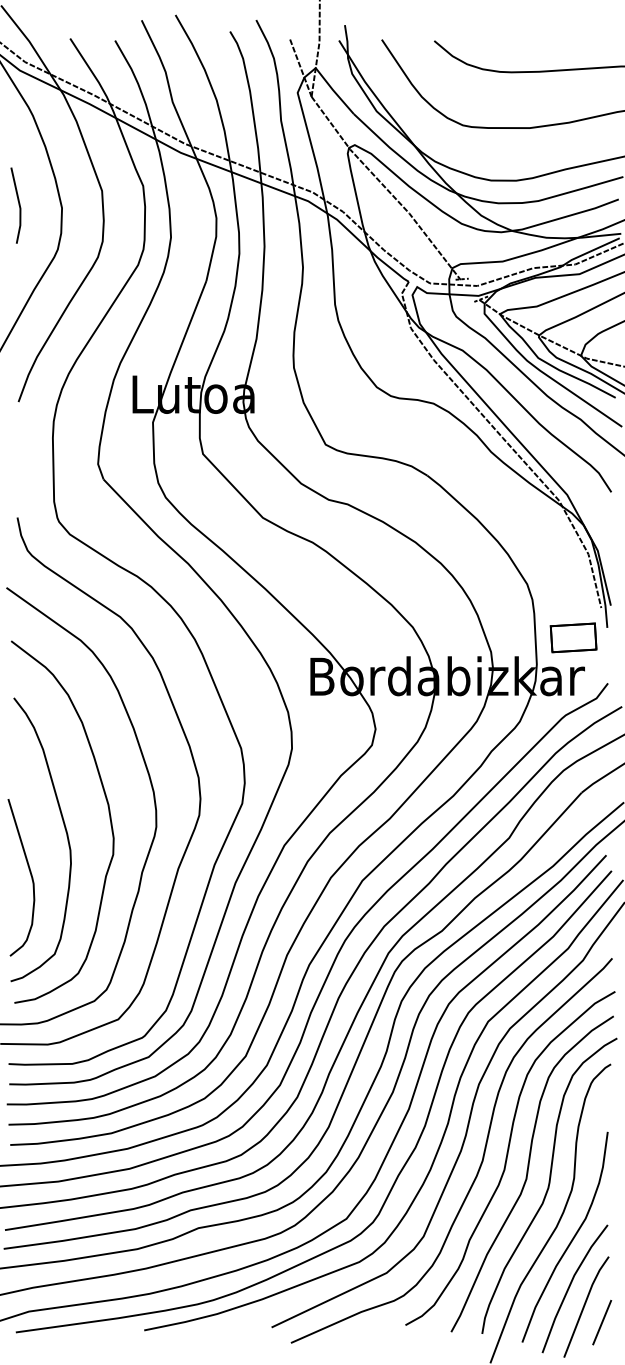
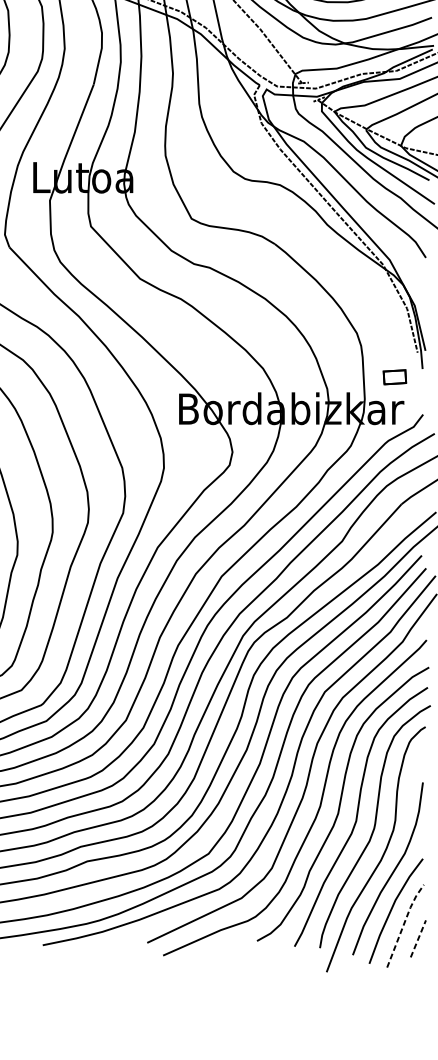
part: (573, 637) -> (394, 376), size x0.6
line: (584, 1304) -> (403, 924), solid -> dashed
line: (602, 1322) -> (418, 938), solid -> dashed

